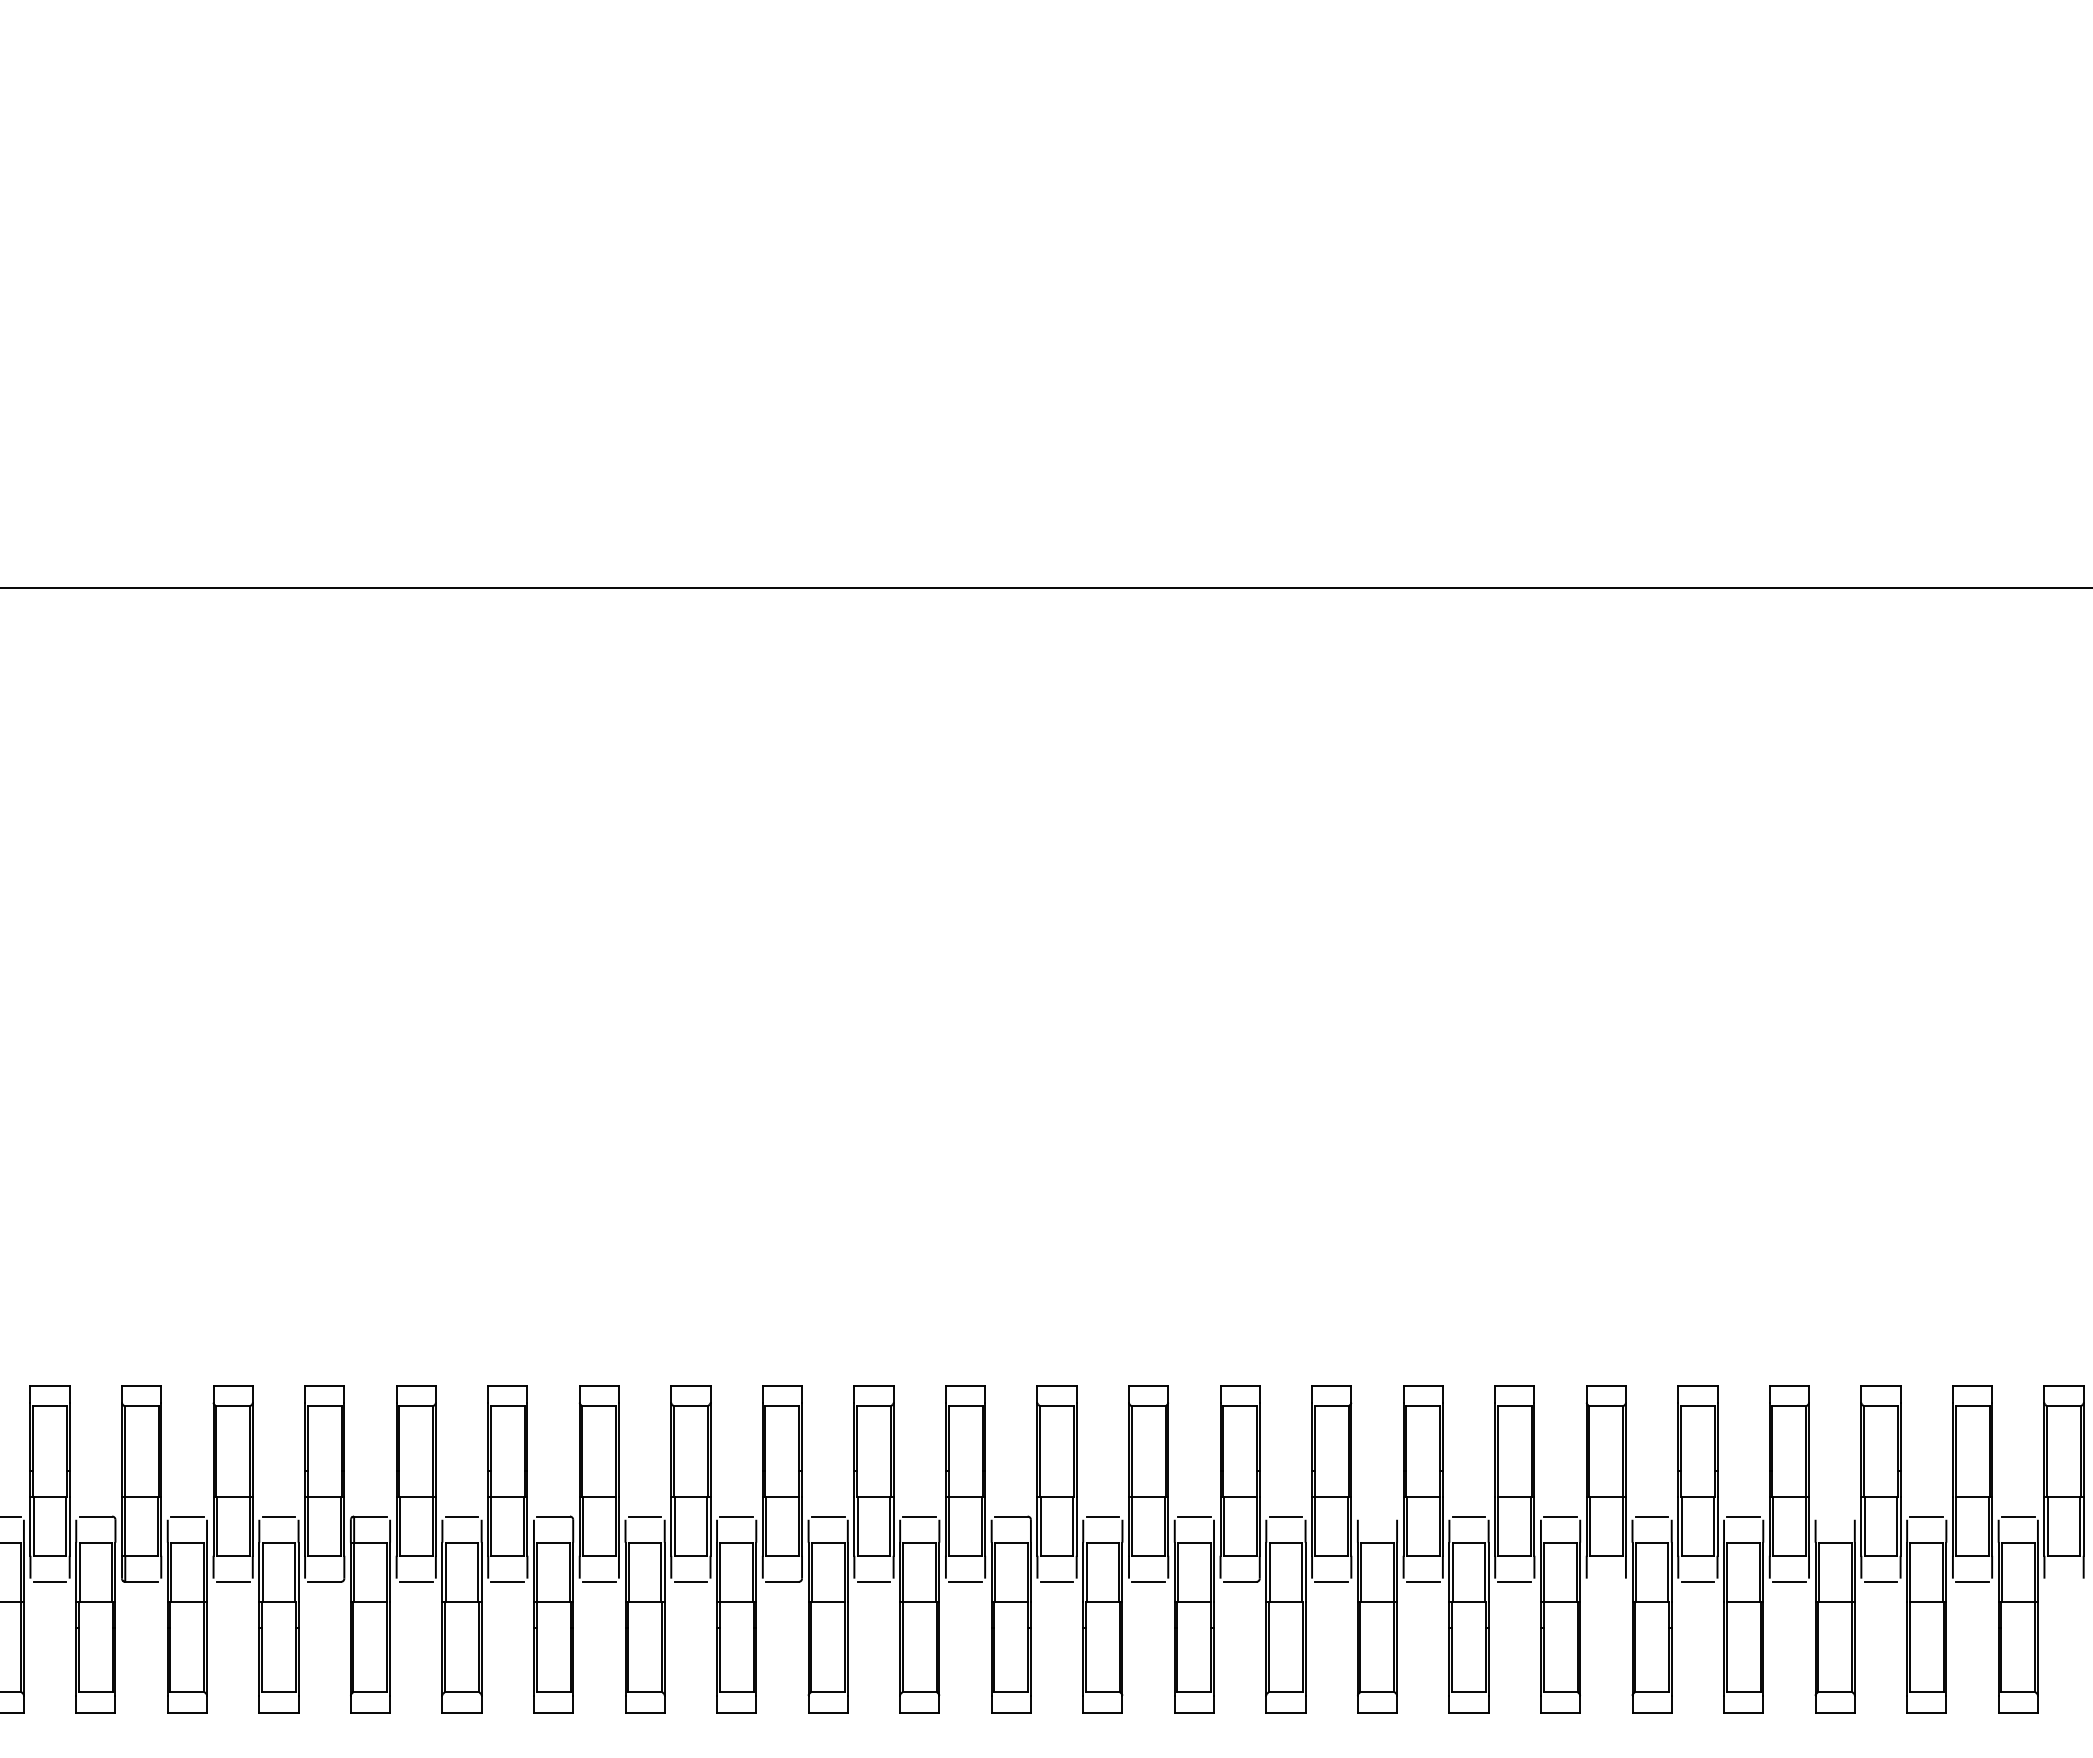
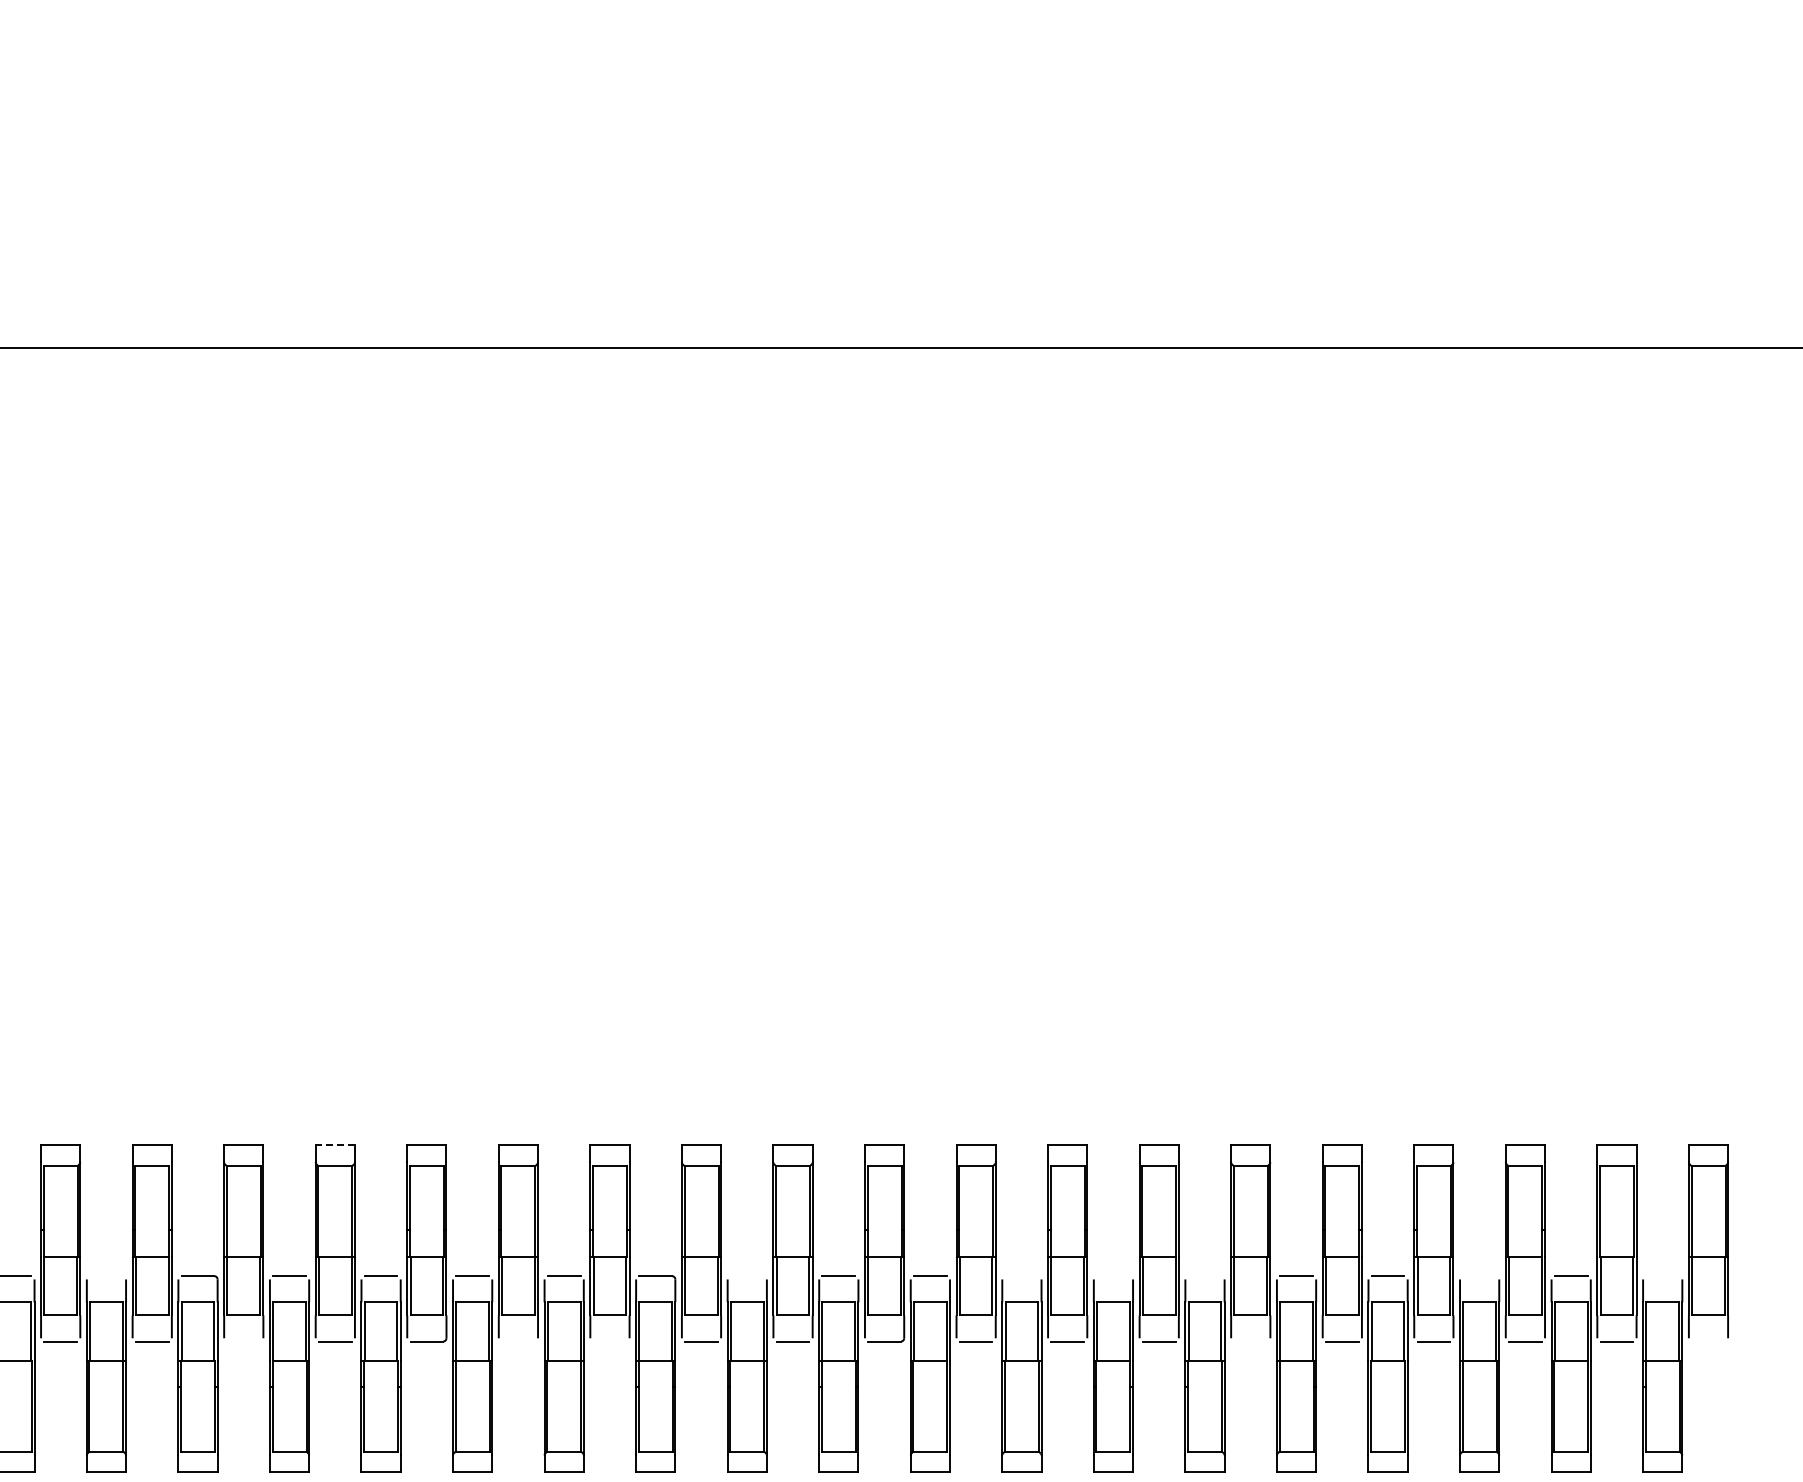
line: (690, 1385) -> (334, 1145), solid -> dashed
line: (461, 1516) -> (105, 1276), removed
line: (1102, 1516) -> (746, 1276), removed
line: (1468, 1516) -> (1112, 1276), removed
line: (1560, 1516) -> (1204, 1276), removed
line: (2017, 1516) -> (1661, 1276), removed
line: (599, 1581) -> (243, 1341), removed
line: (873, 1581) -> (517, 1341), removed
line: (965, 1581) -> (609, 1341), removed

